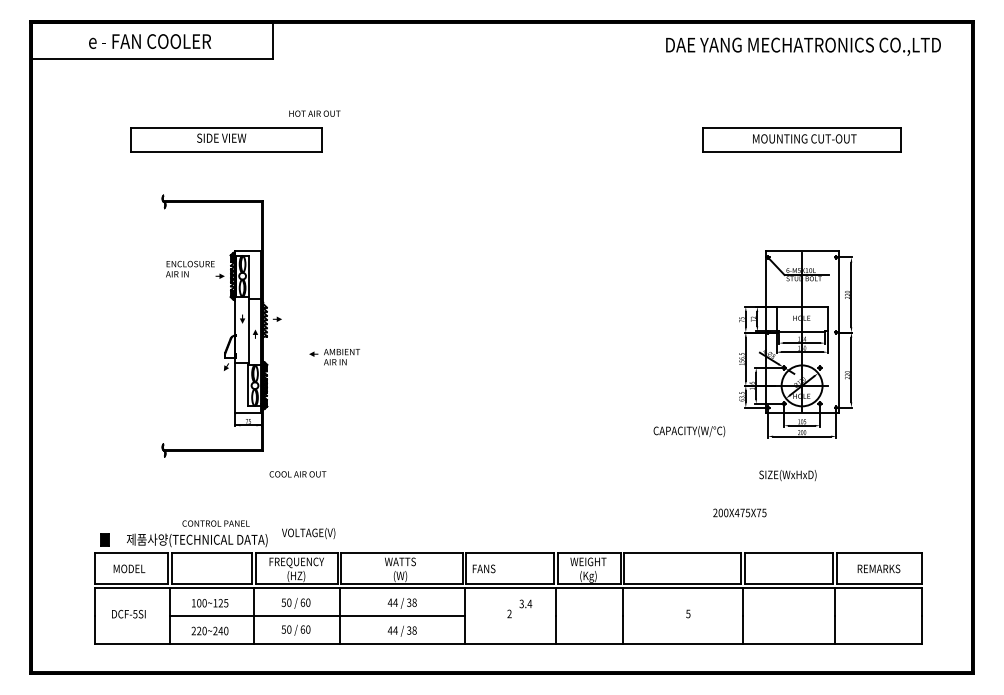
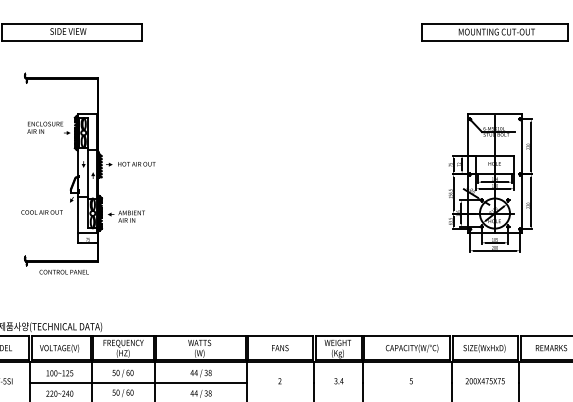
text: (314, 113) -> (136, 164), moved
text: (334, 357) -> (126, 216), moved
text: (689, 431) -> (412, 348), moved
text: (297, 474) -> (41, 212), moved
text: (787, 475) -> (484, 348), moved
text: (739, 512) -> (484, 380), moved
text: (215, 523) -> (63, 272), moved
text: (308, 533) -> (59, 348), moved
text: (483, 568) -> (279, 347), moved
text: (525, 603) -> (338, 380), moved

